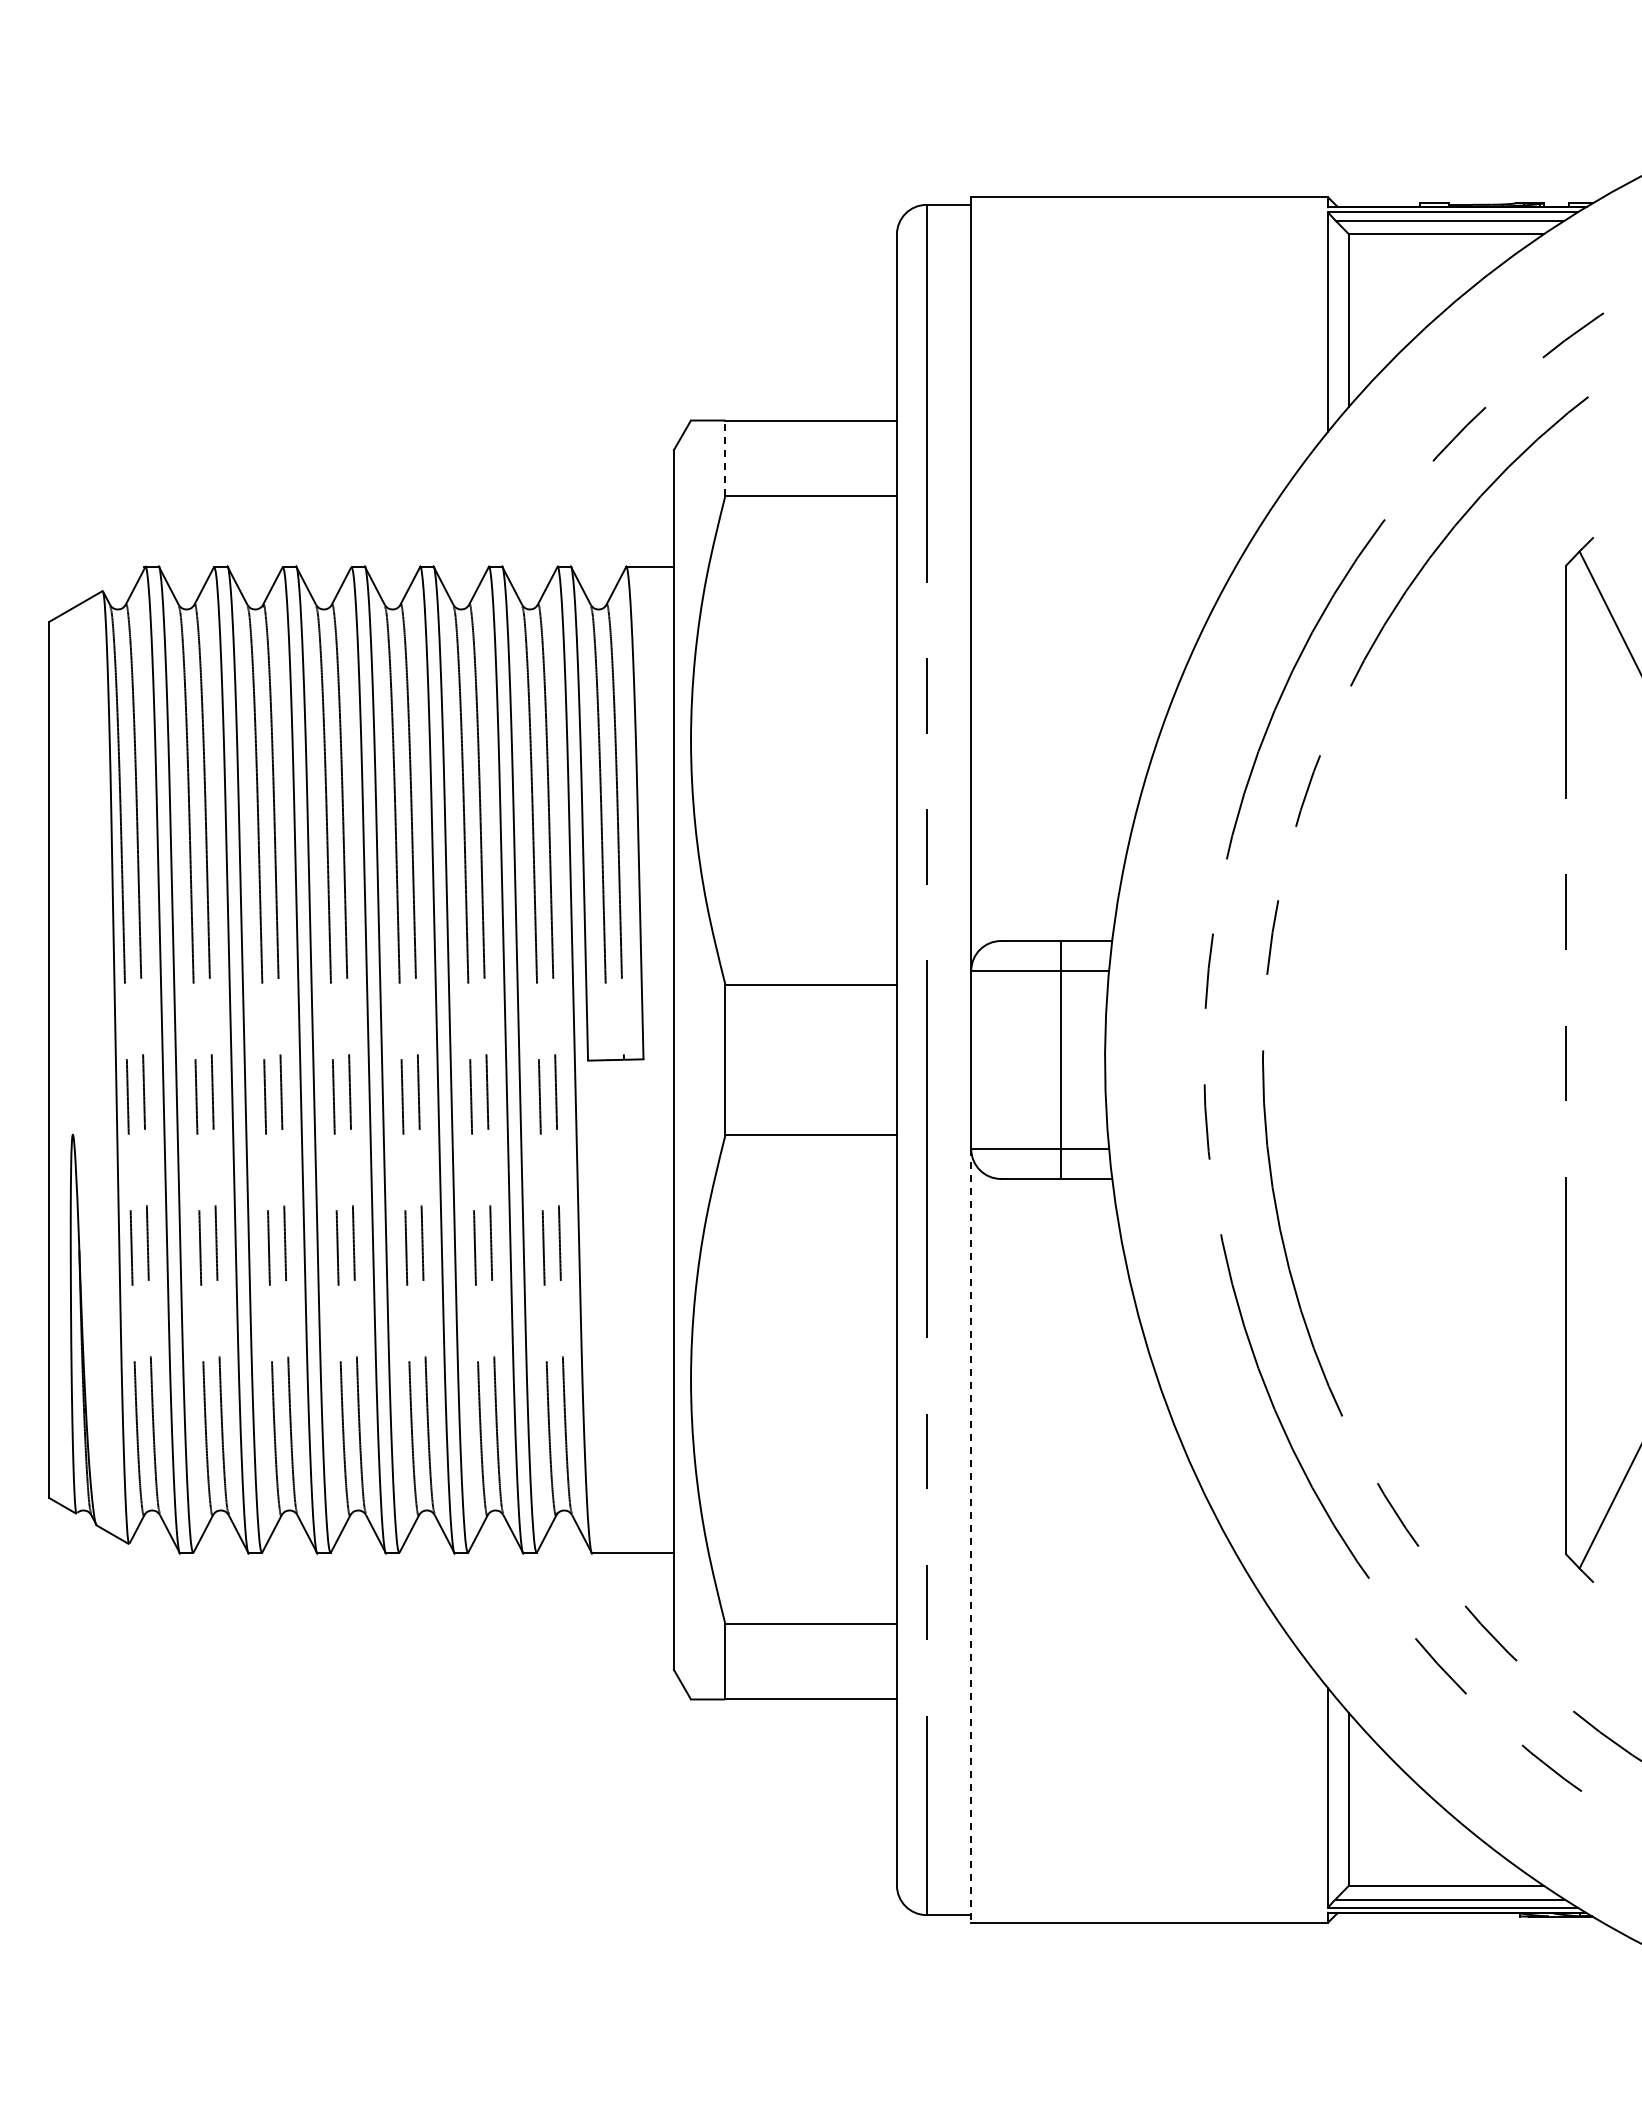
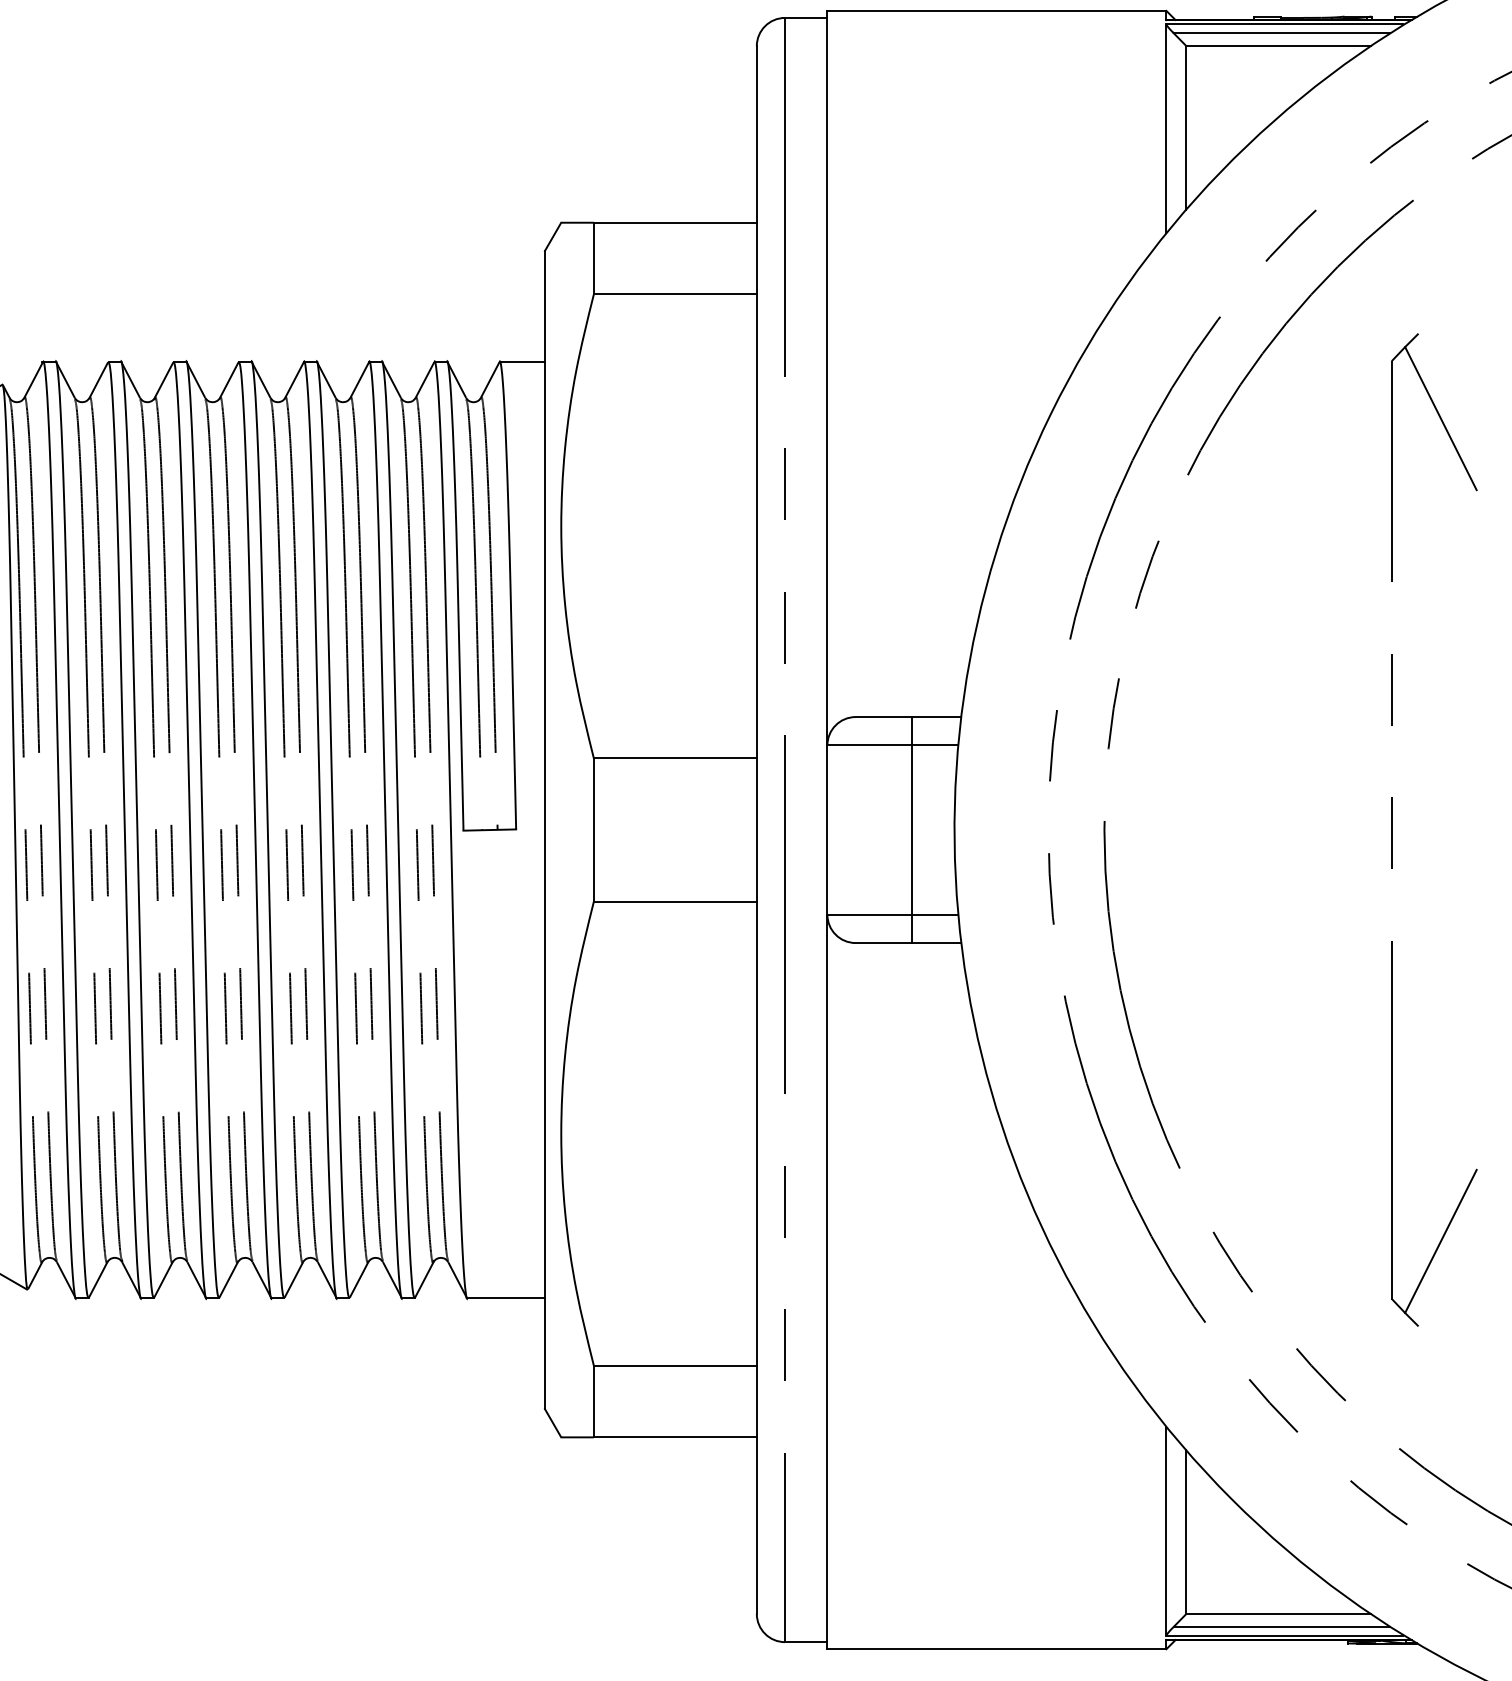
line: (725, 458) -> (594, 258), dashed -> solid
line: (971, 1535) -> (827, 1281), dashed -> solid

